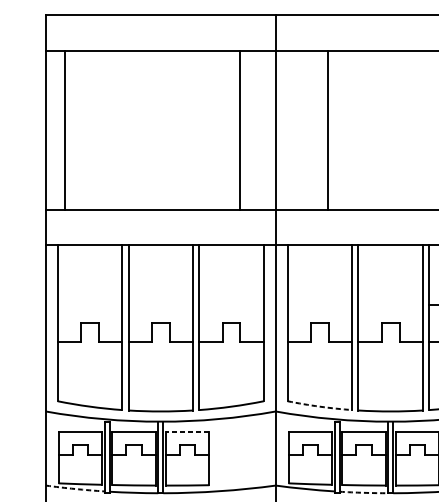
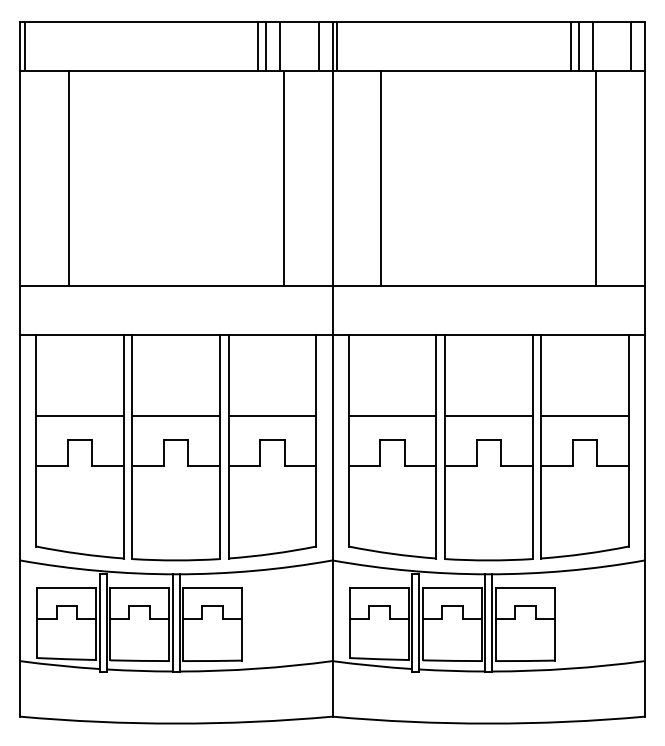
line: (49, 33) -> (24, 46), added
line: (221, 33) -> (258, 46), added
line: (227, 33) -> (266, 46), added
line: (237, 33) -> (280, 46), added
line: (265, 33) -> (318, 46), added
line: (279, 33) -> (337, 46), added
line: (64, 130) -> (68, 178), moved
line: (328, 130) -> (381, 178), moved
line: (90, 305) -> (80, 416), added
line: (160, 305) -> (176, 416), added
line: (231, 305) -> (272, 416), added
line: (319, 305) -> (392, 416), added
line: (390, 305) -> (488, 416), added
arc: (319, 406) -> (392, 553), dashed -> solid
line: (187, 432) -> (212, 588), dashed -> solid
arc: (74, 488) -> (59, 665), dashed -> solid
arc: (364, 492) -> (452, 670), dashed -> solid

